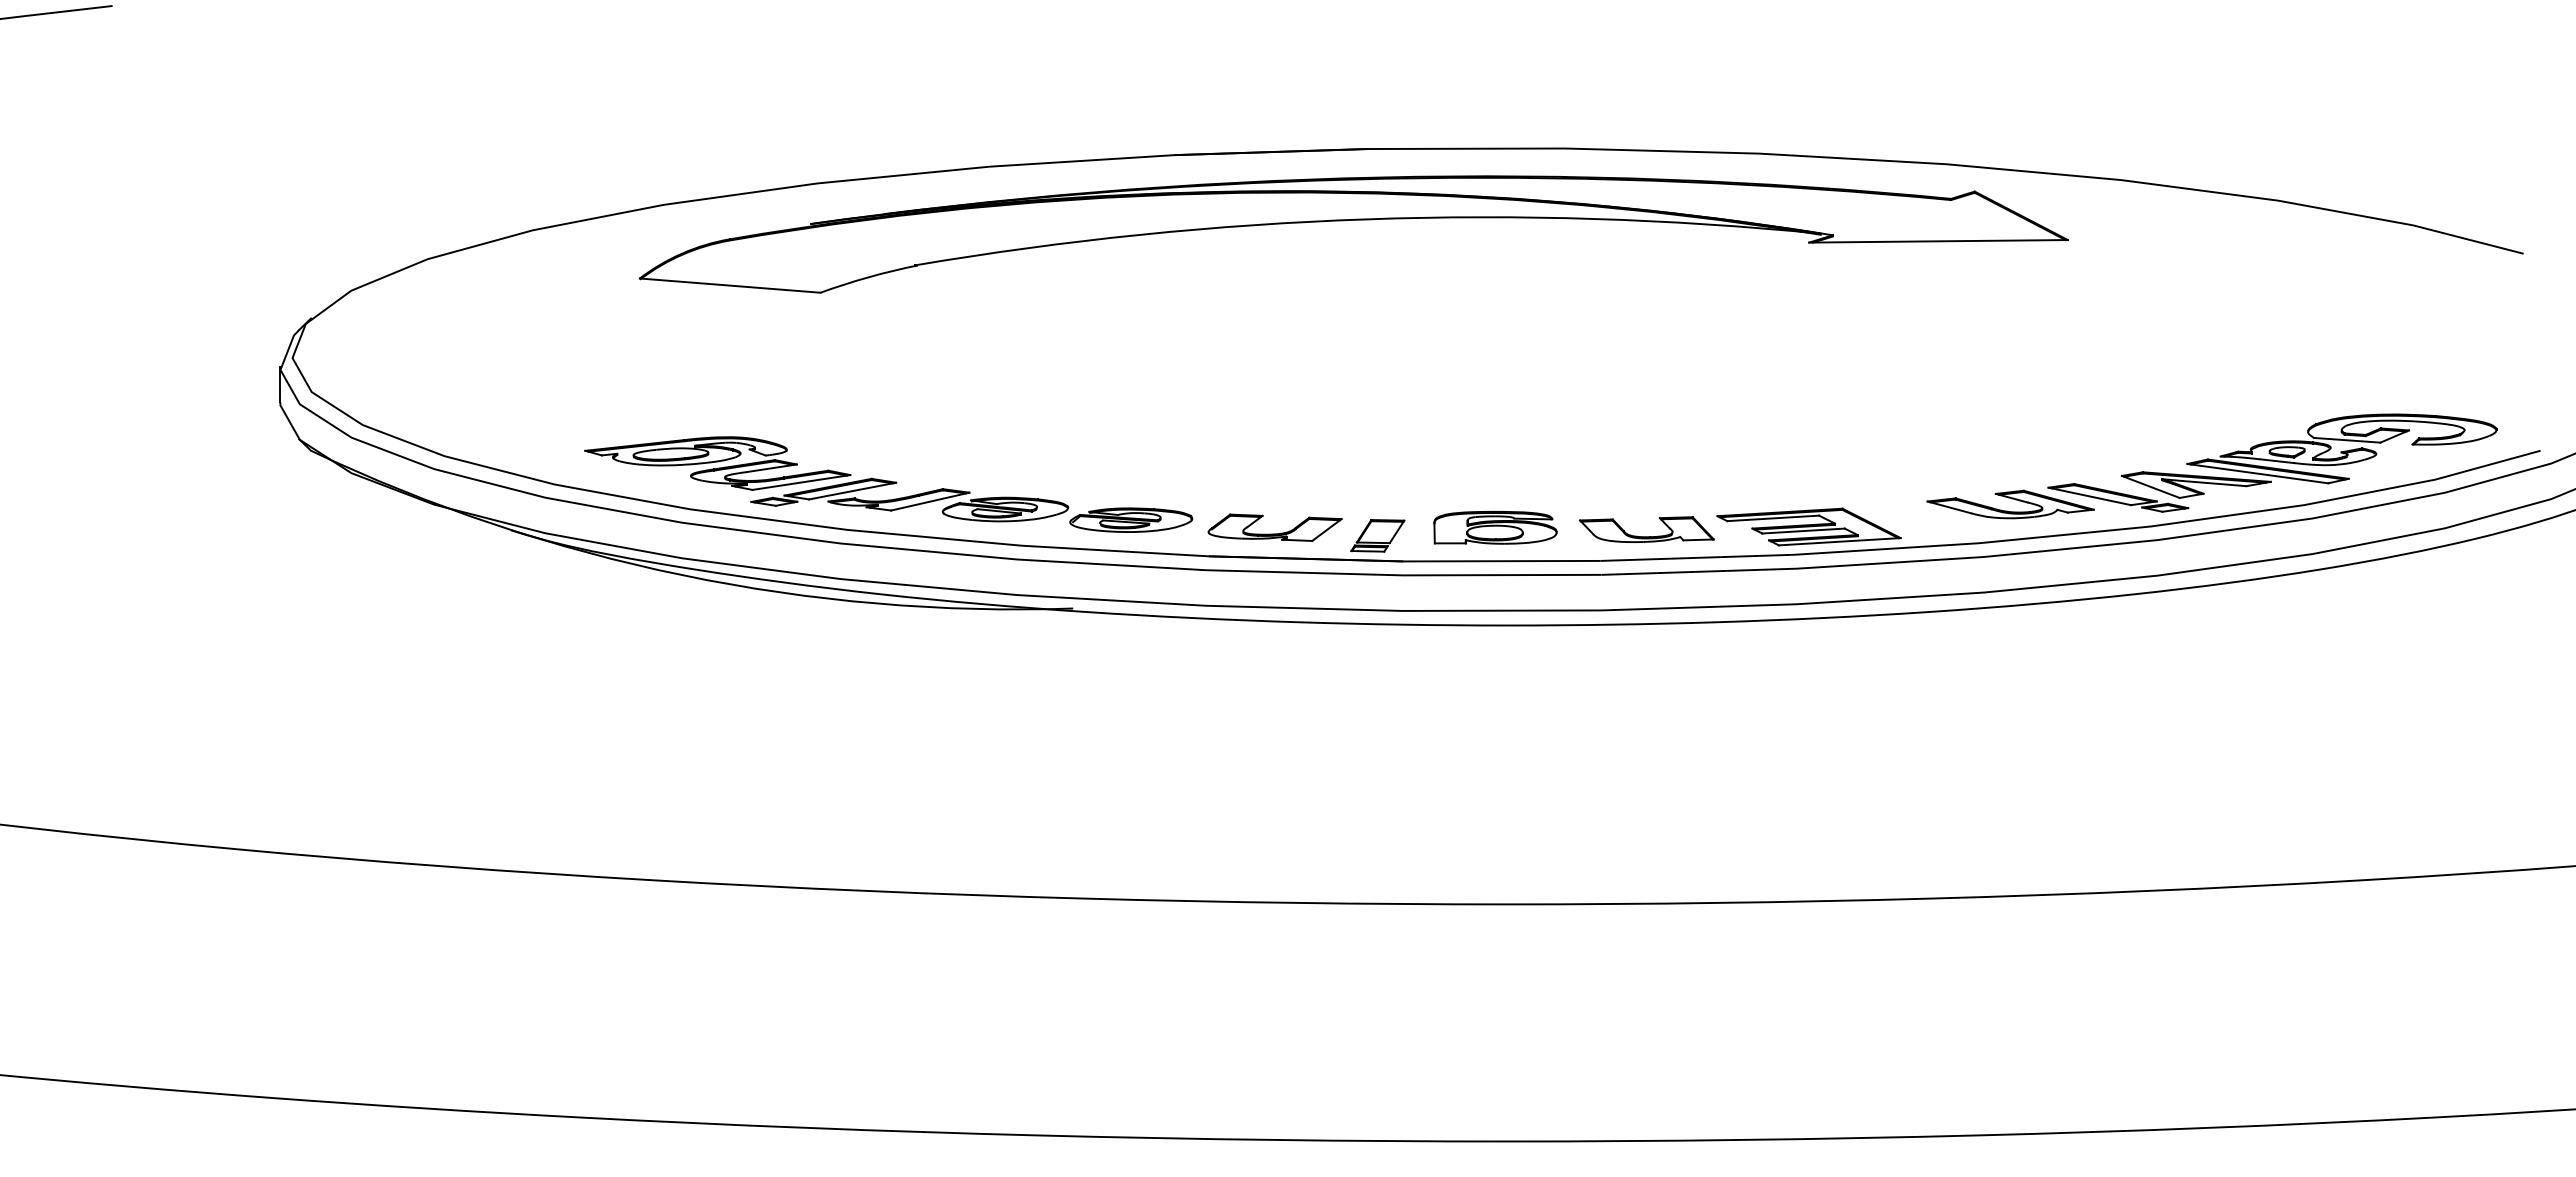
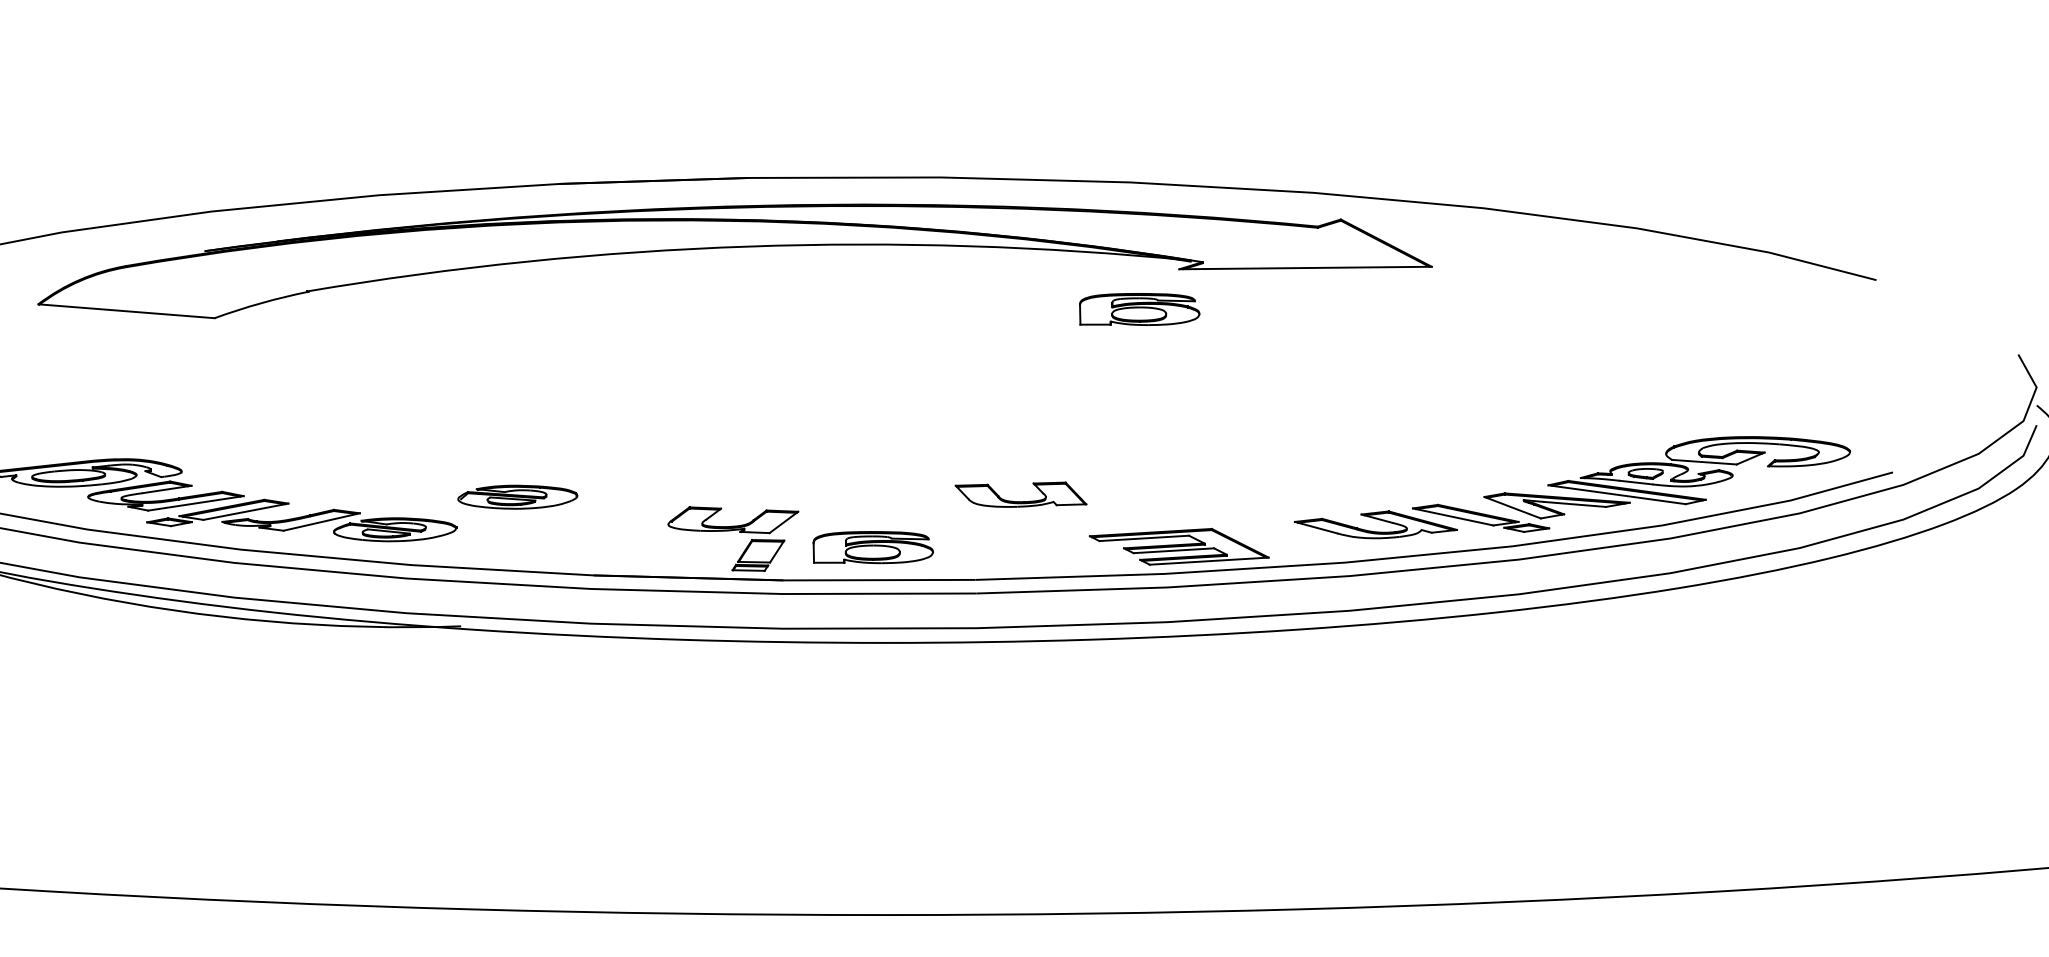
part: (1768, 283) -> (1139, 309), added
part: (1131, 519) -> (518, 496), moved
part: (1274, 527) -> (732, 519), moved
part: (1646, 536) -> (1020, 501), moved

